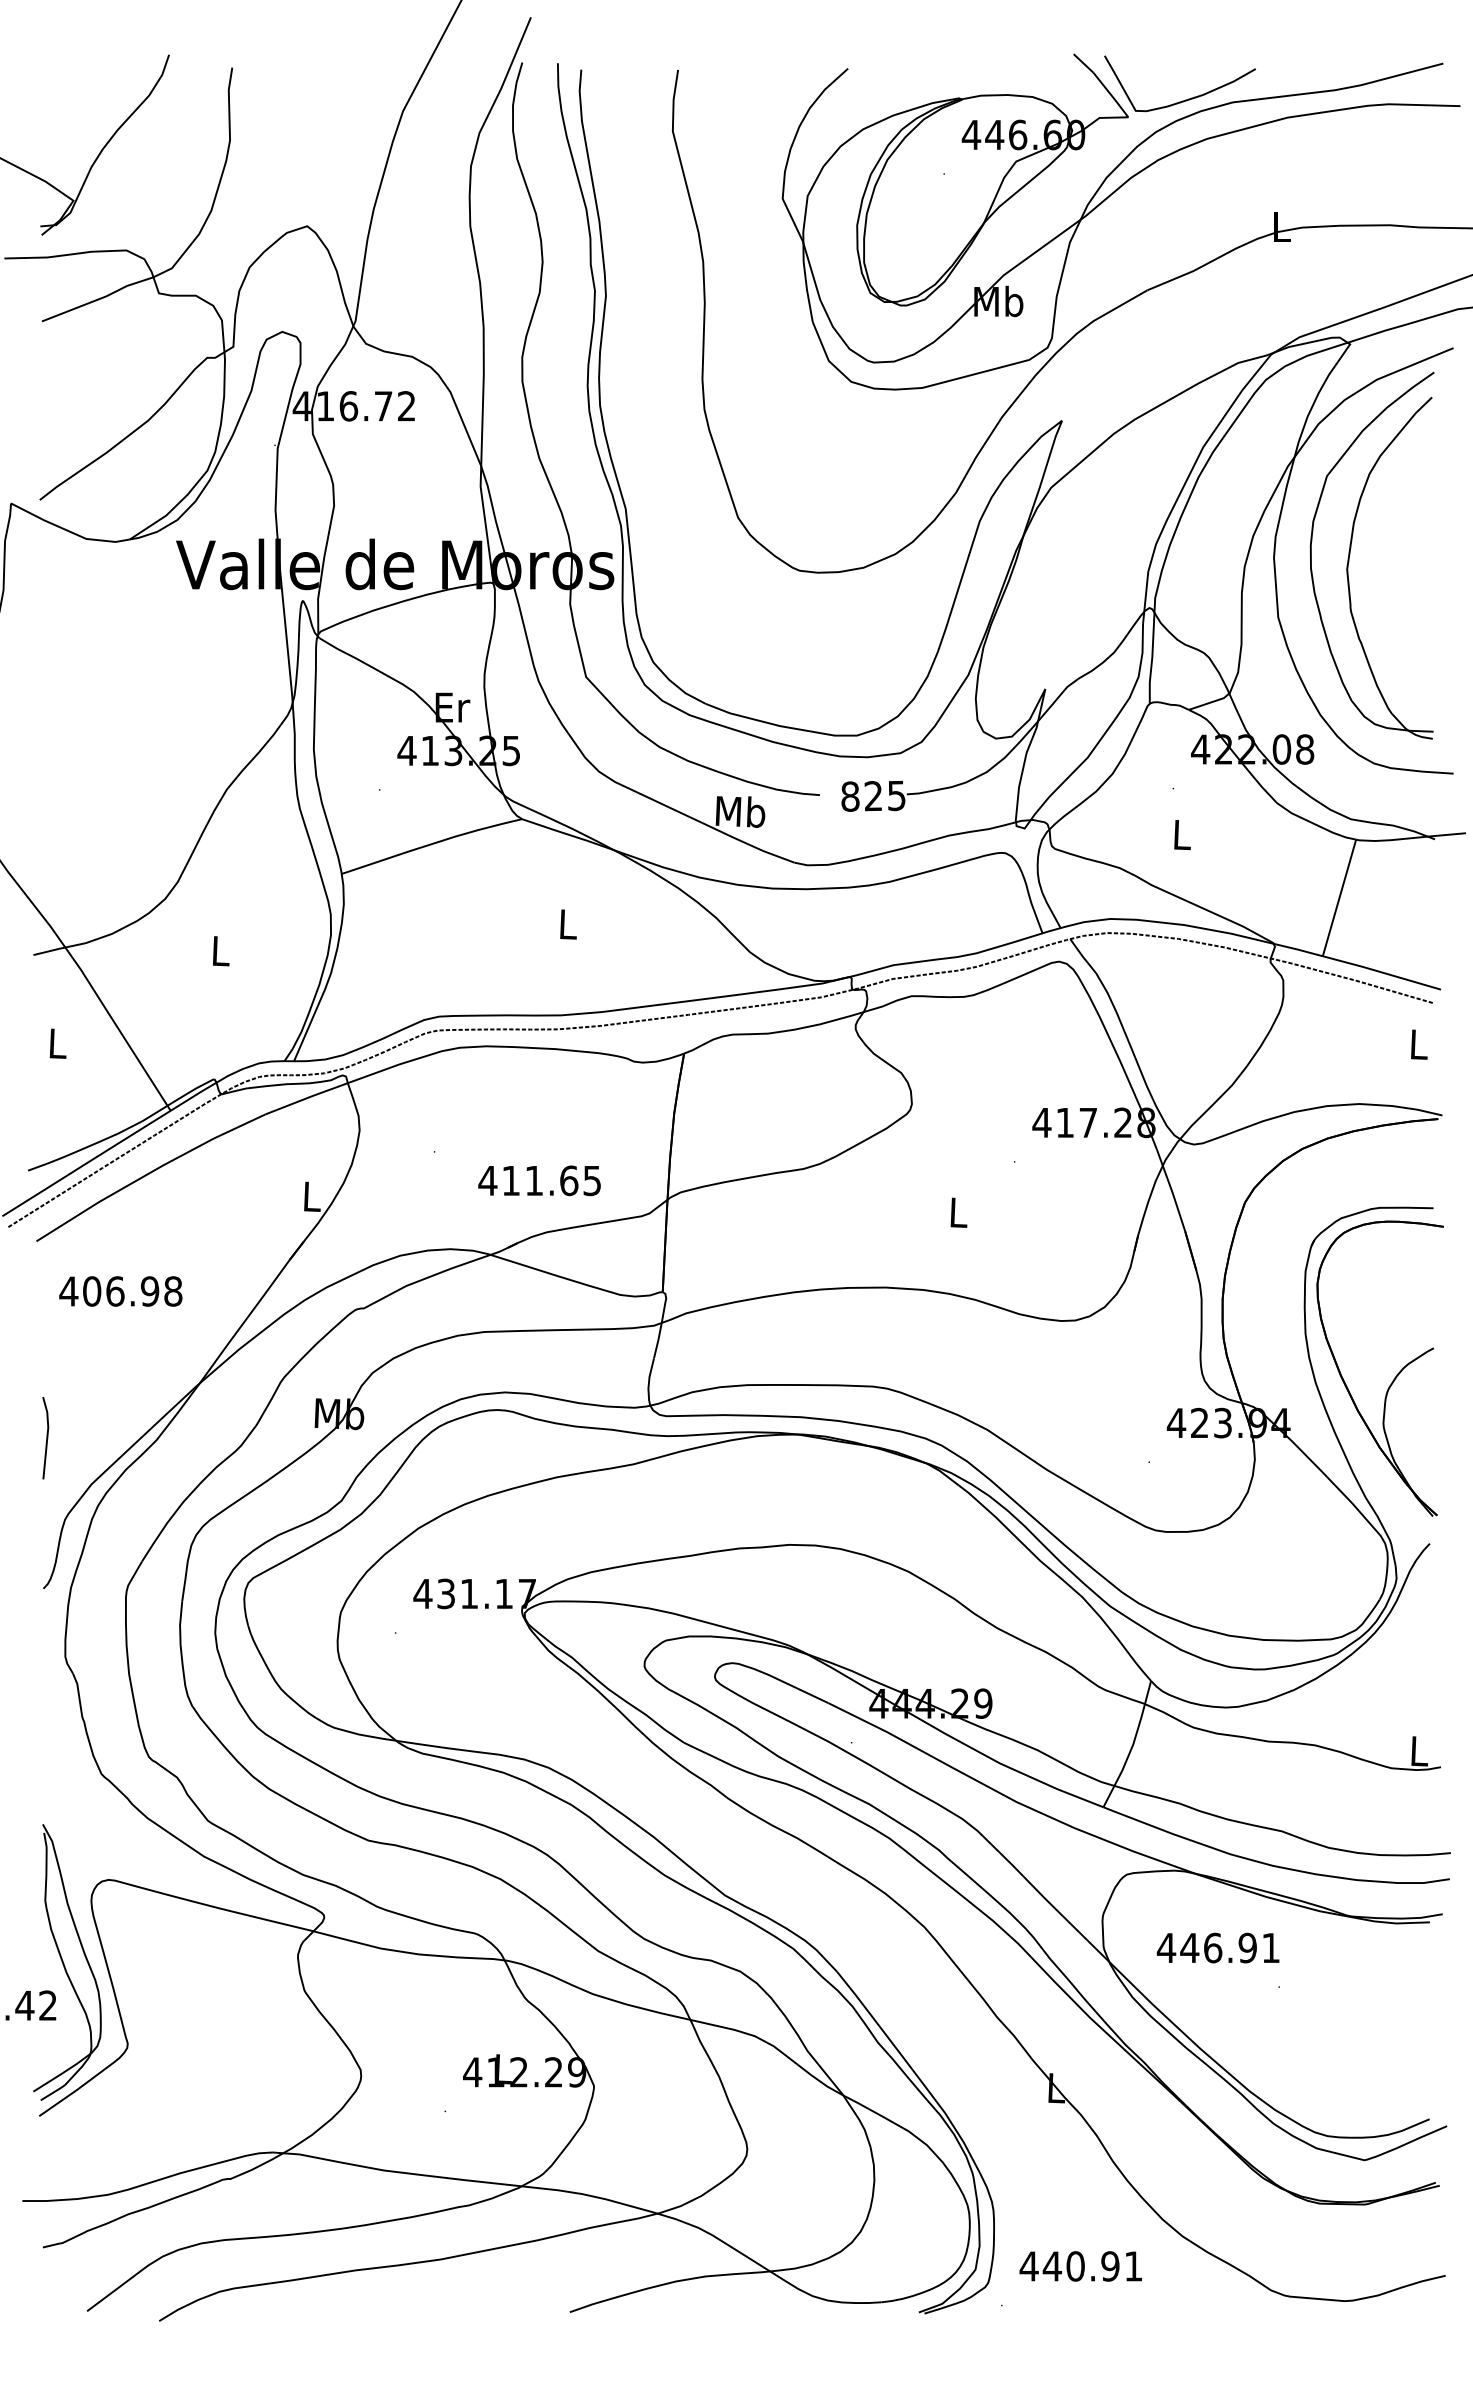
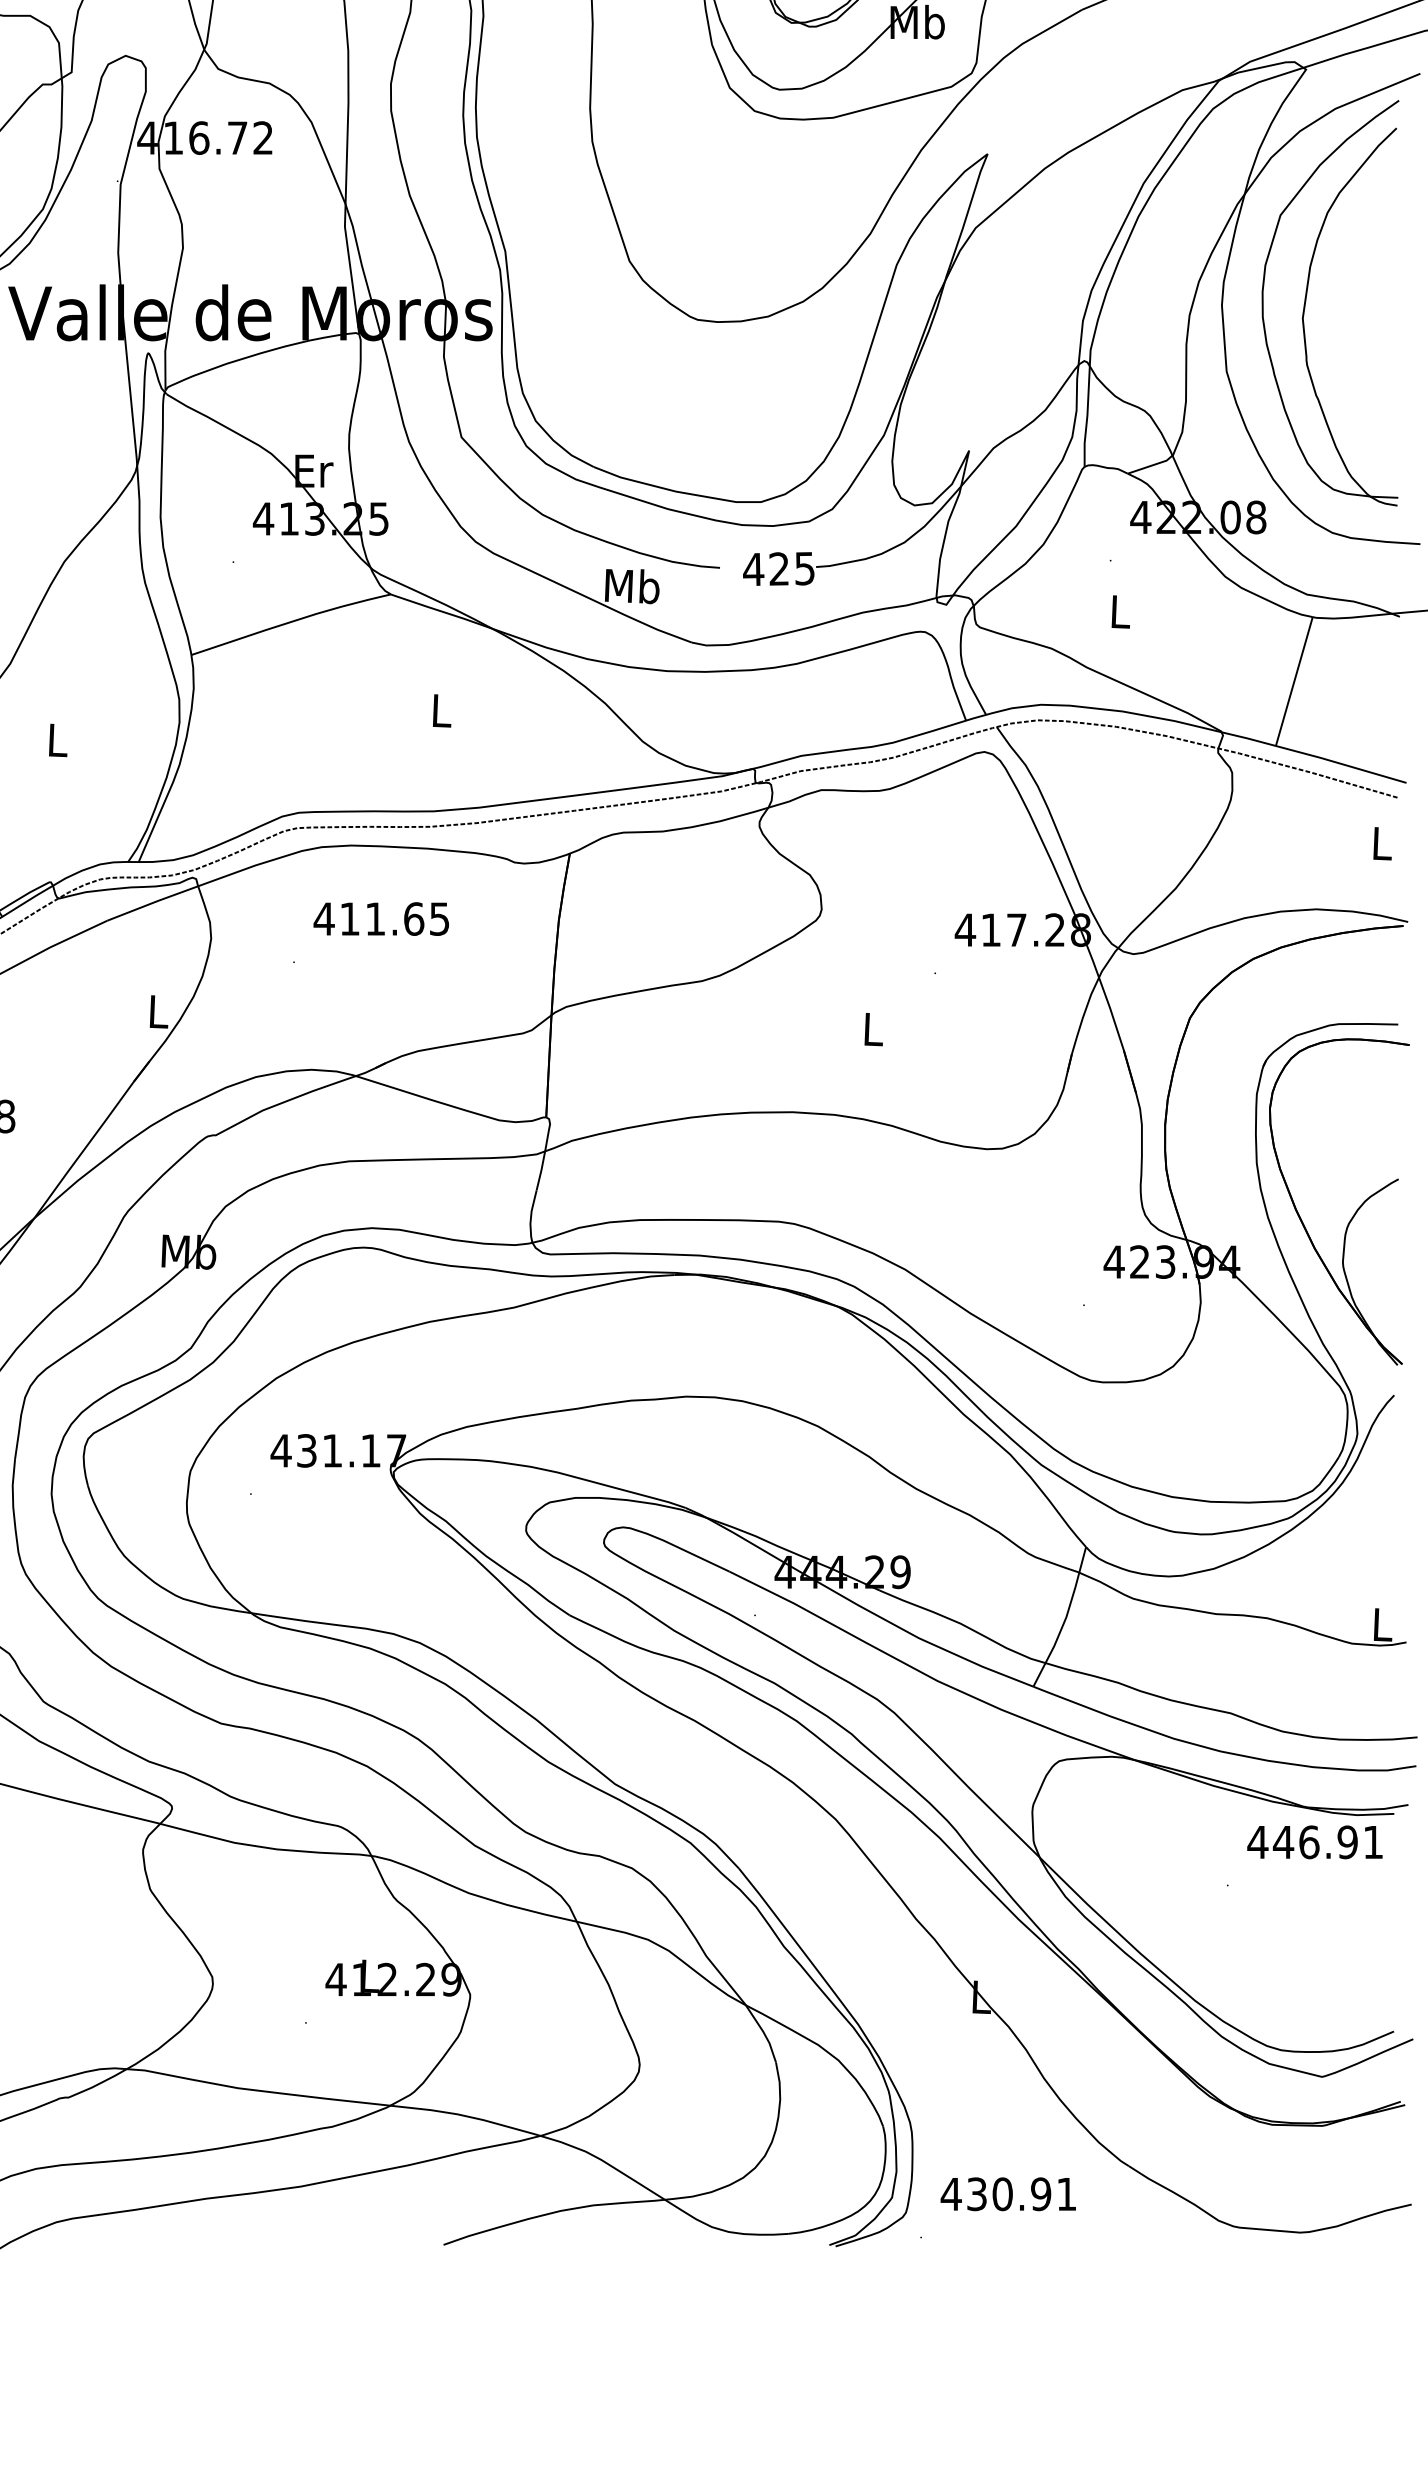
text: (850, 796) -> (753, 569), 825 -> 425
text: (539, 1180) -> (381, 918), moved
text: (1217, 1947) -> (1314, 1841), moved
text: (1052, 2266) -> (977, 2194), 440.91 -> 430.91

